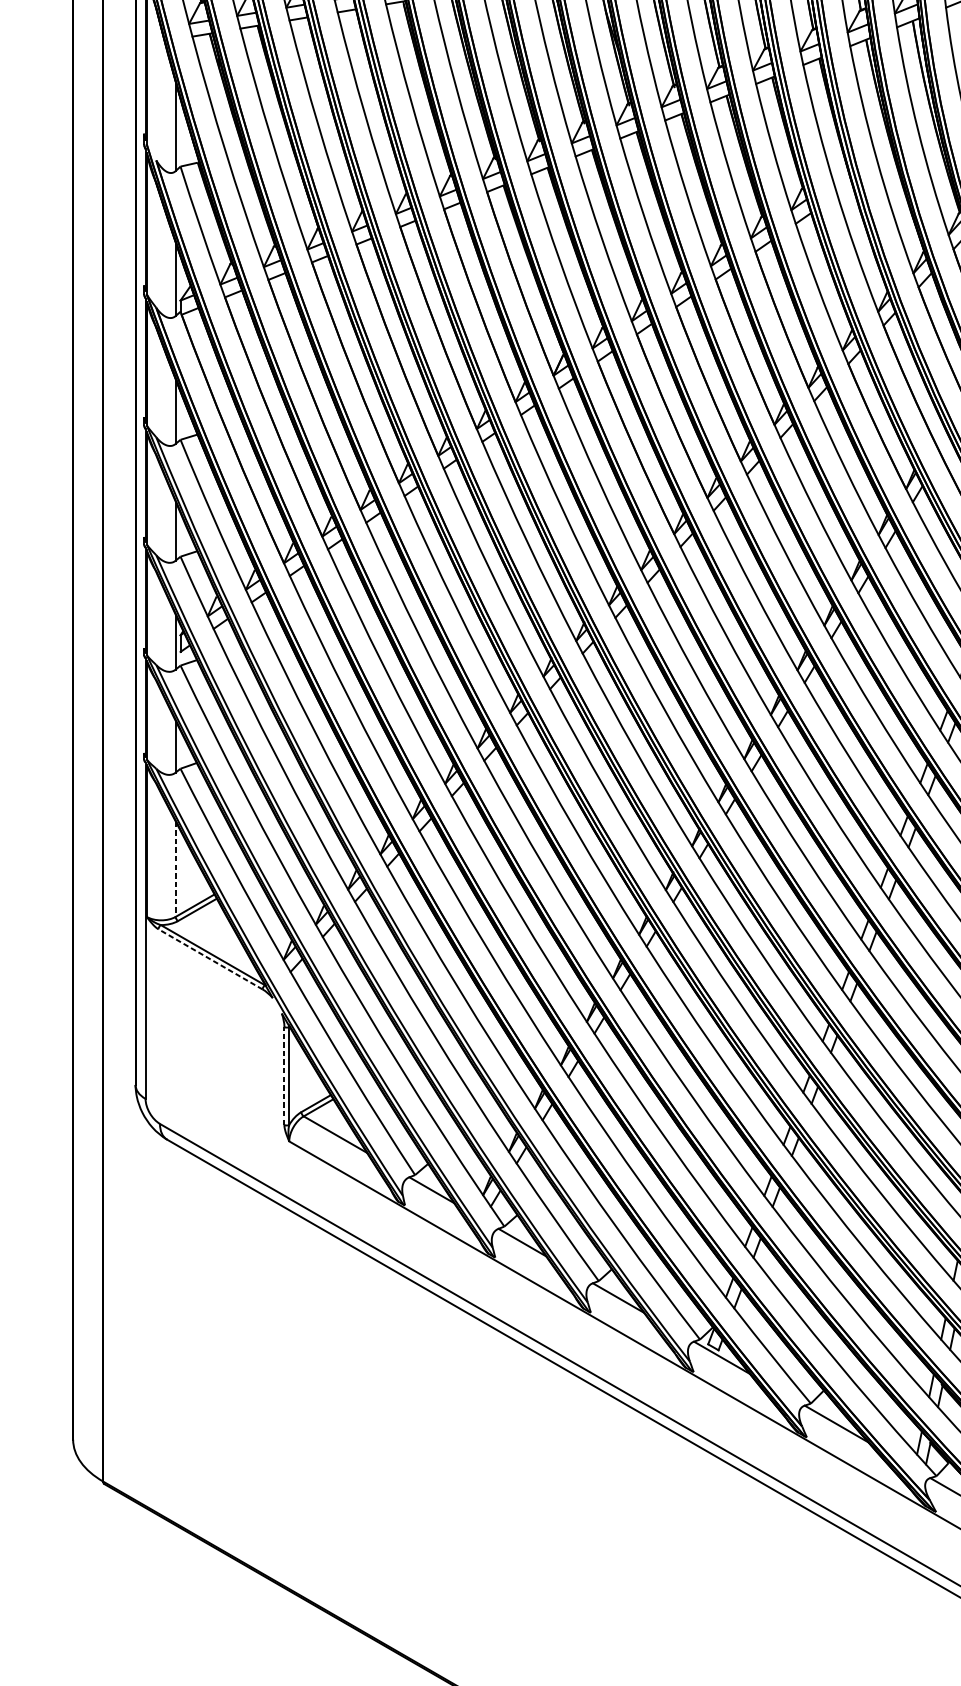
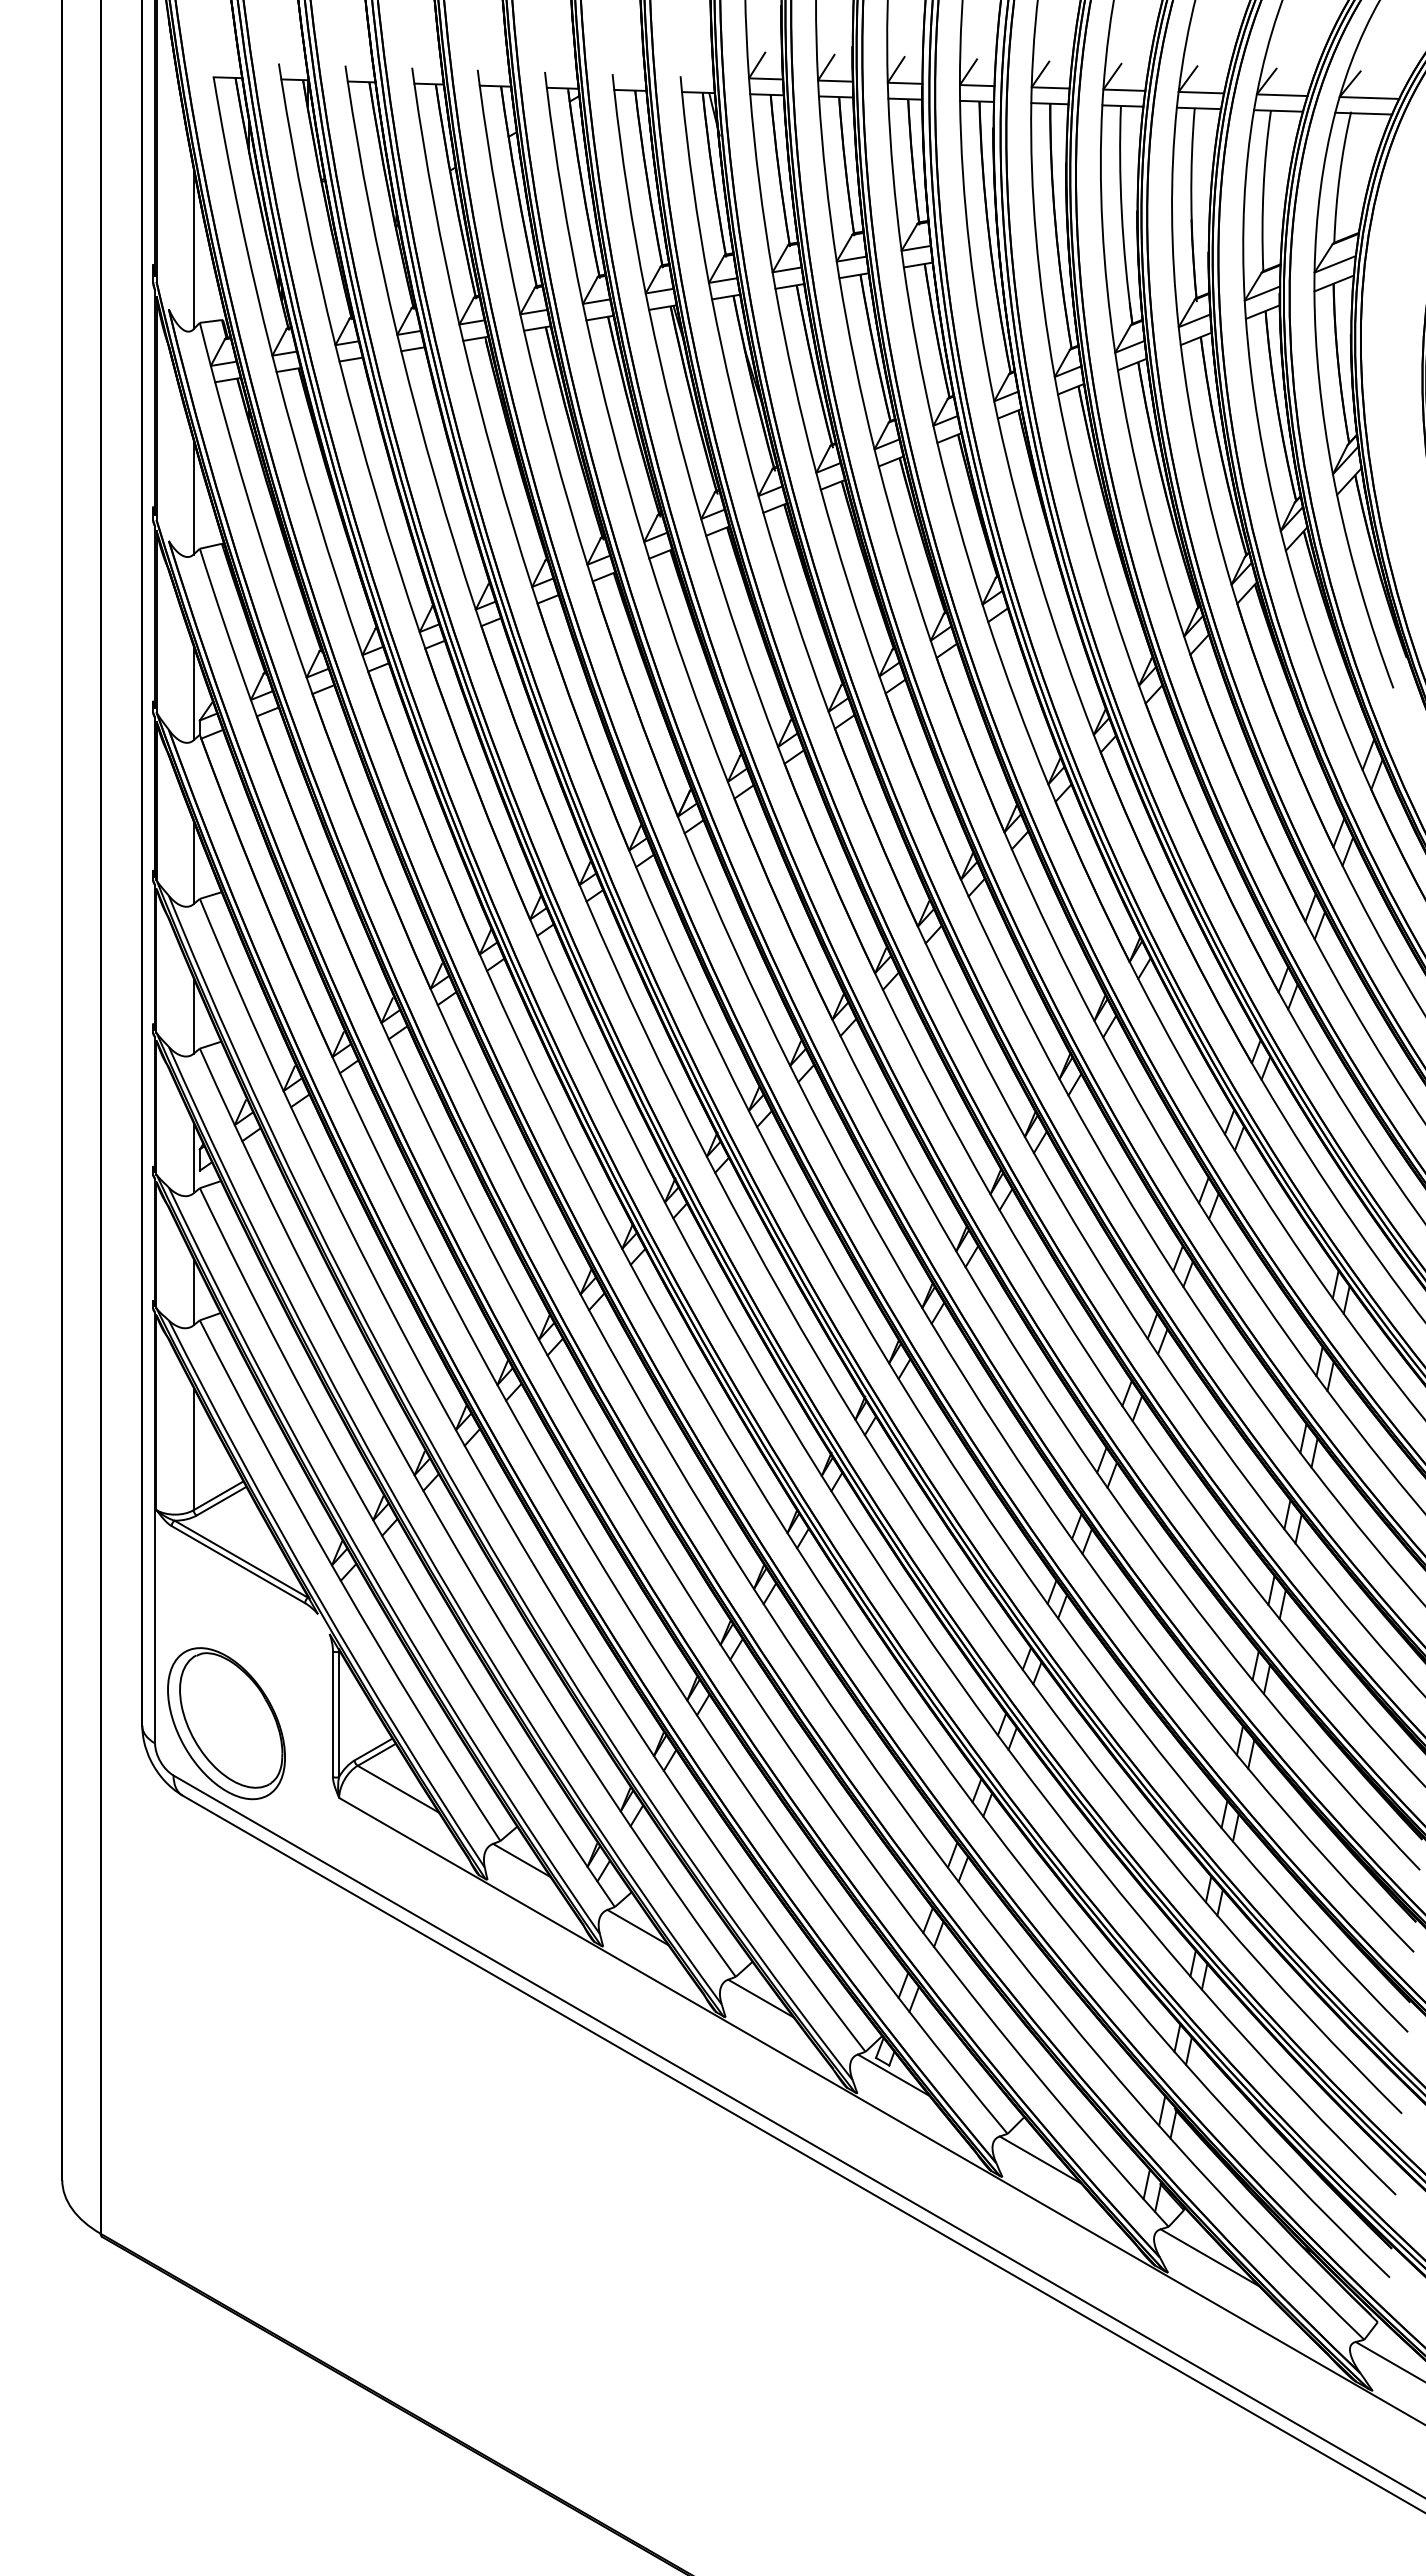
line: (175, 869) -> (193, 1449), dashed -> solid
line: (209, 959) -> (237, 1564), dashed -> solid
line: (284, 1076) -> (333, 1714), dashed -> solid
part: (201, 1083) -> (226, 1723), added

